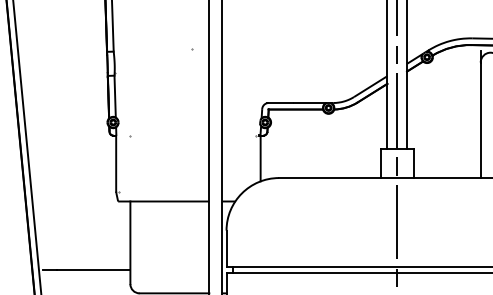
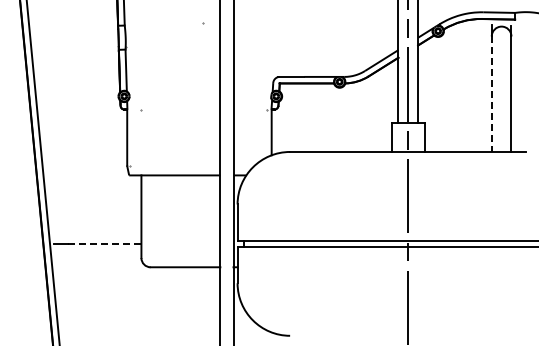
line: (480, 120) -> (491, 94), solid -> dashed
line: (93, 270) -> (104, 244), solid -> dashed

